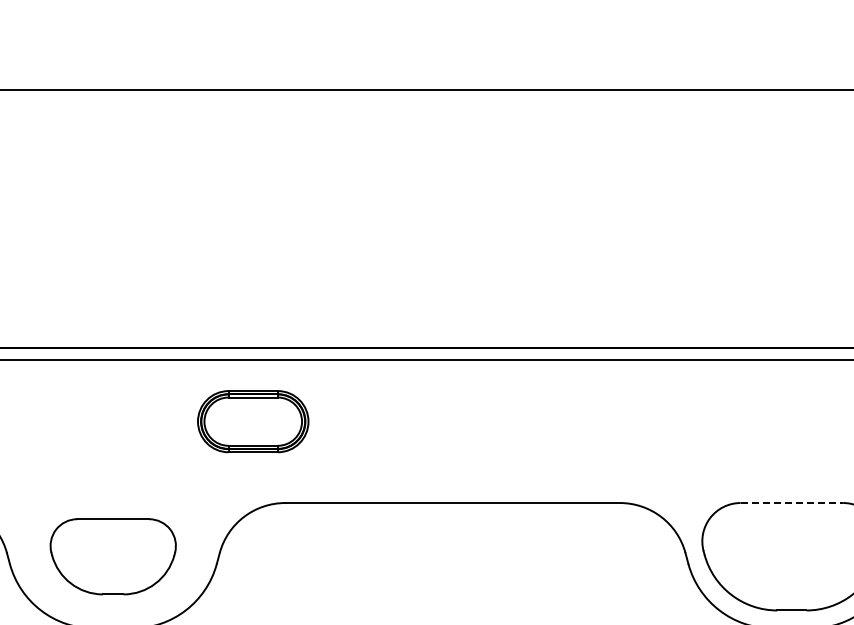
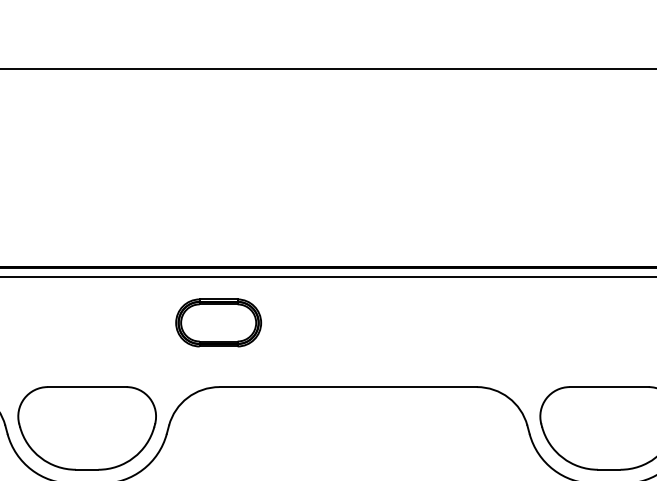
part: (253, 421) -> (218, 322), moved
line: (792, 503) -> (609, 387), dashed -> solid
part: (112, 556) -> (86, 428), size x1.43

